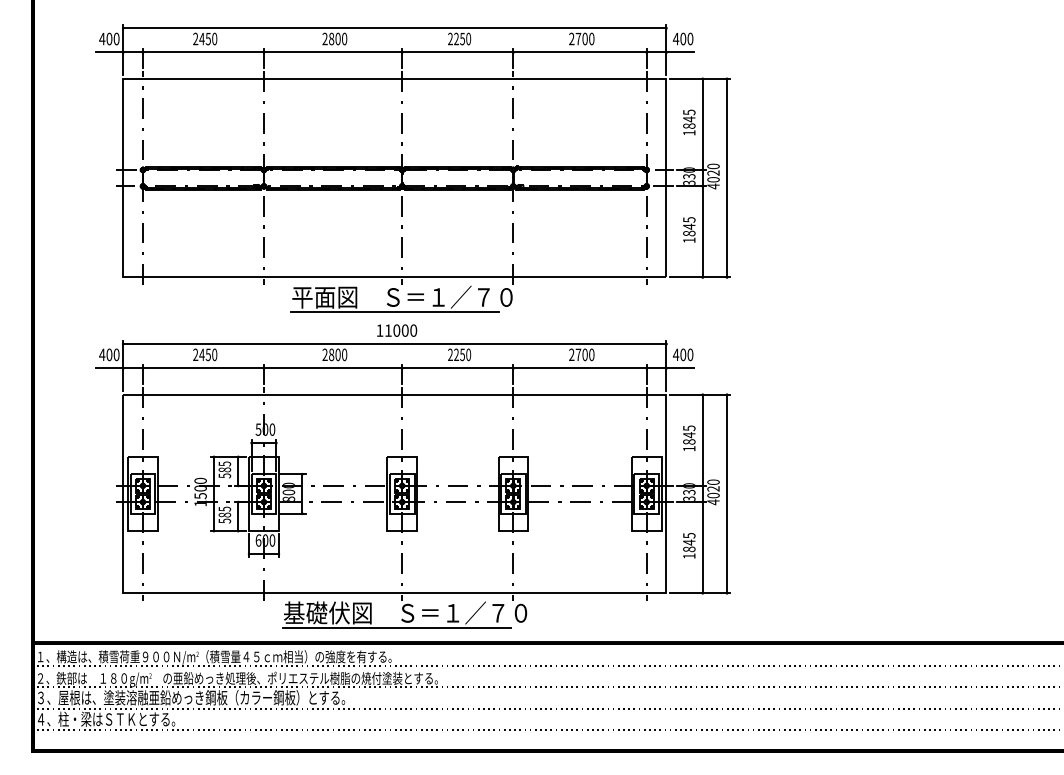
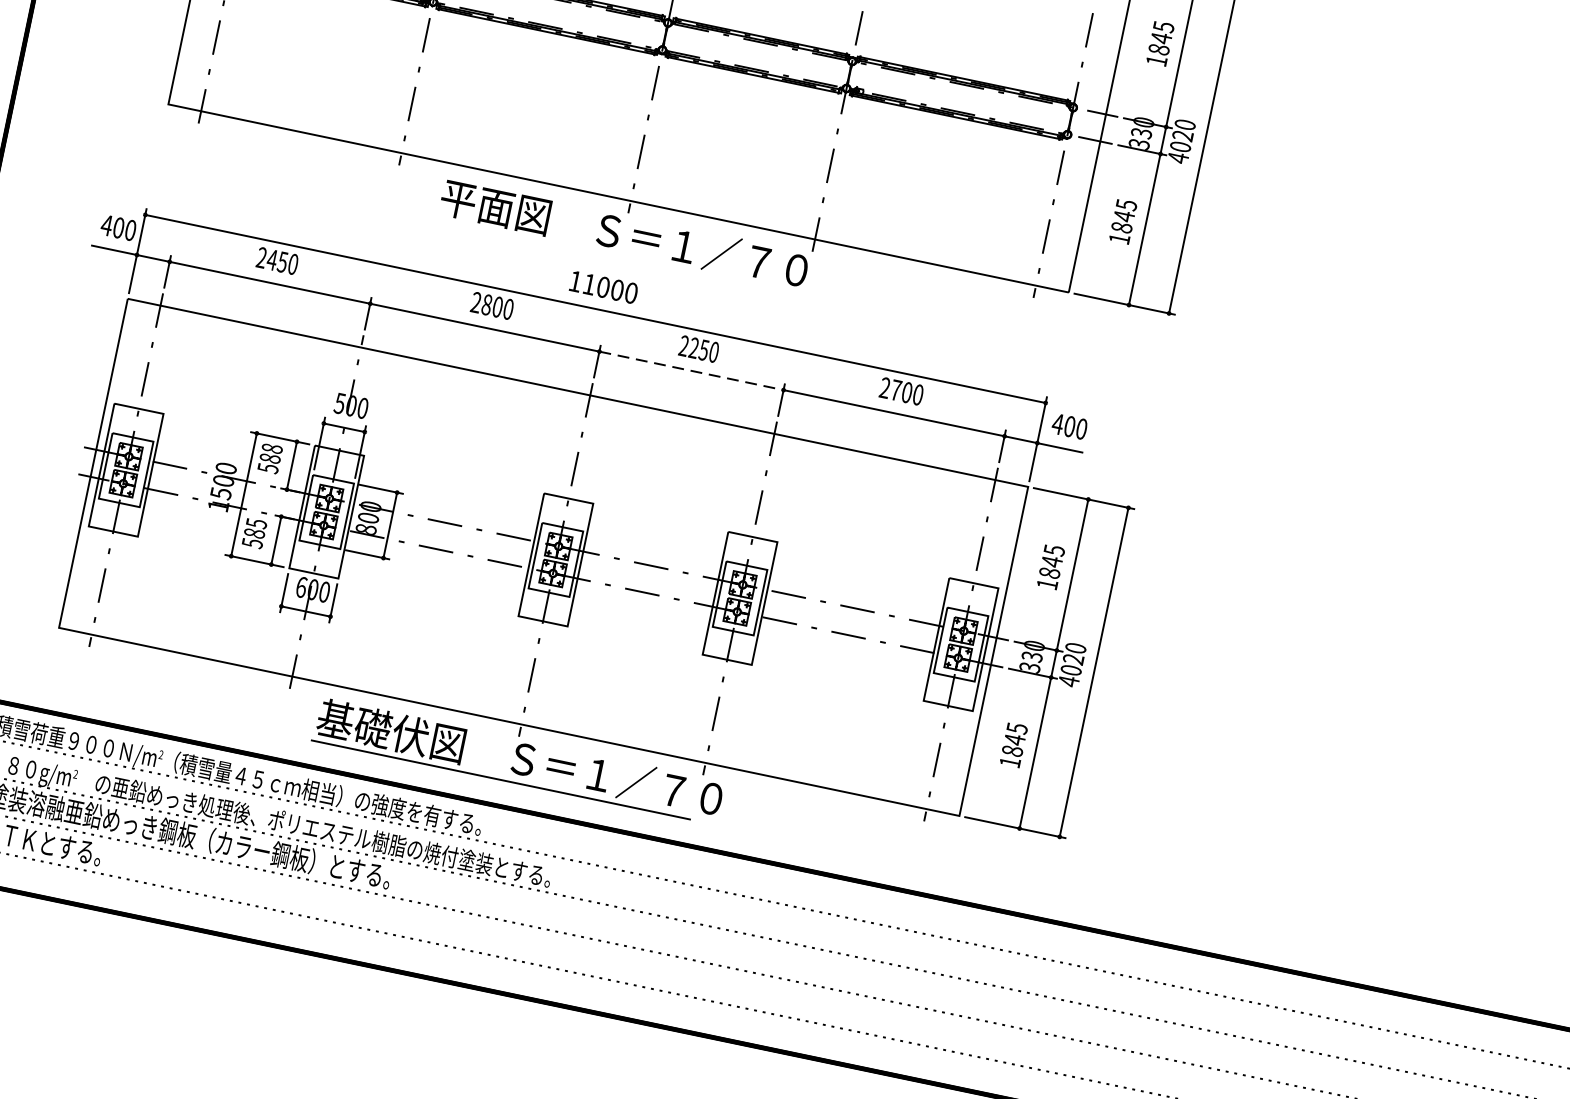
line: (394, 312) -> (605, 256), removed
line: (457, 368) -> (690, 371), solid -> dashed
text: (224, 463) -> (271, 447), 585 -> 588

